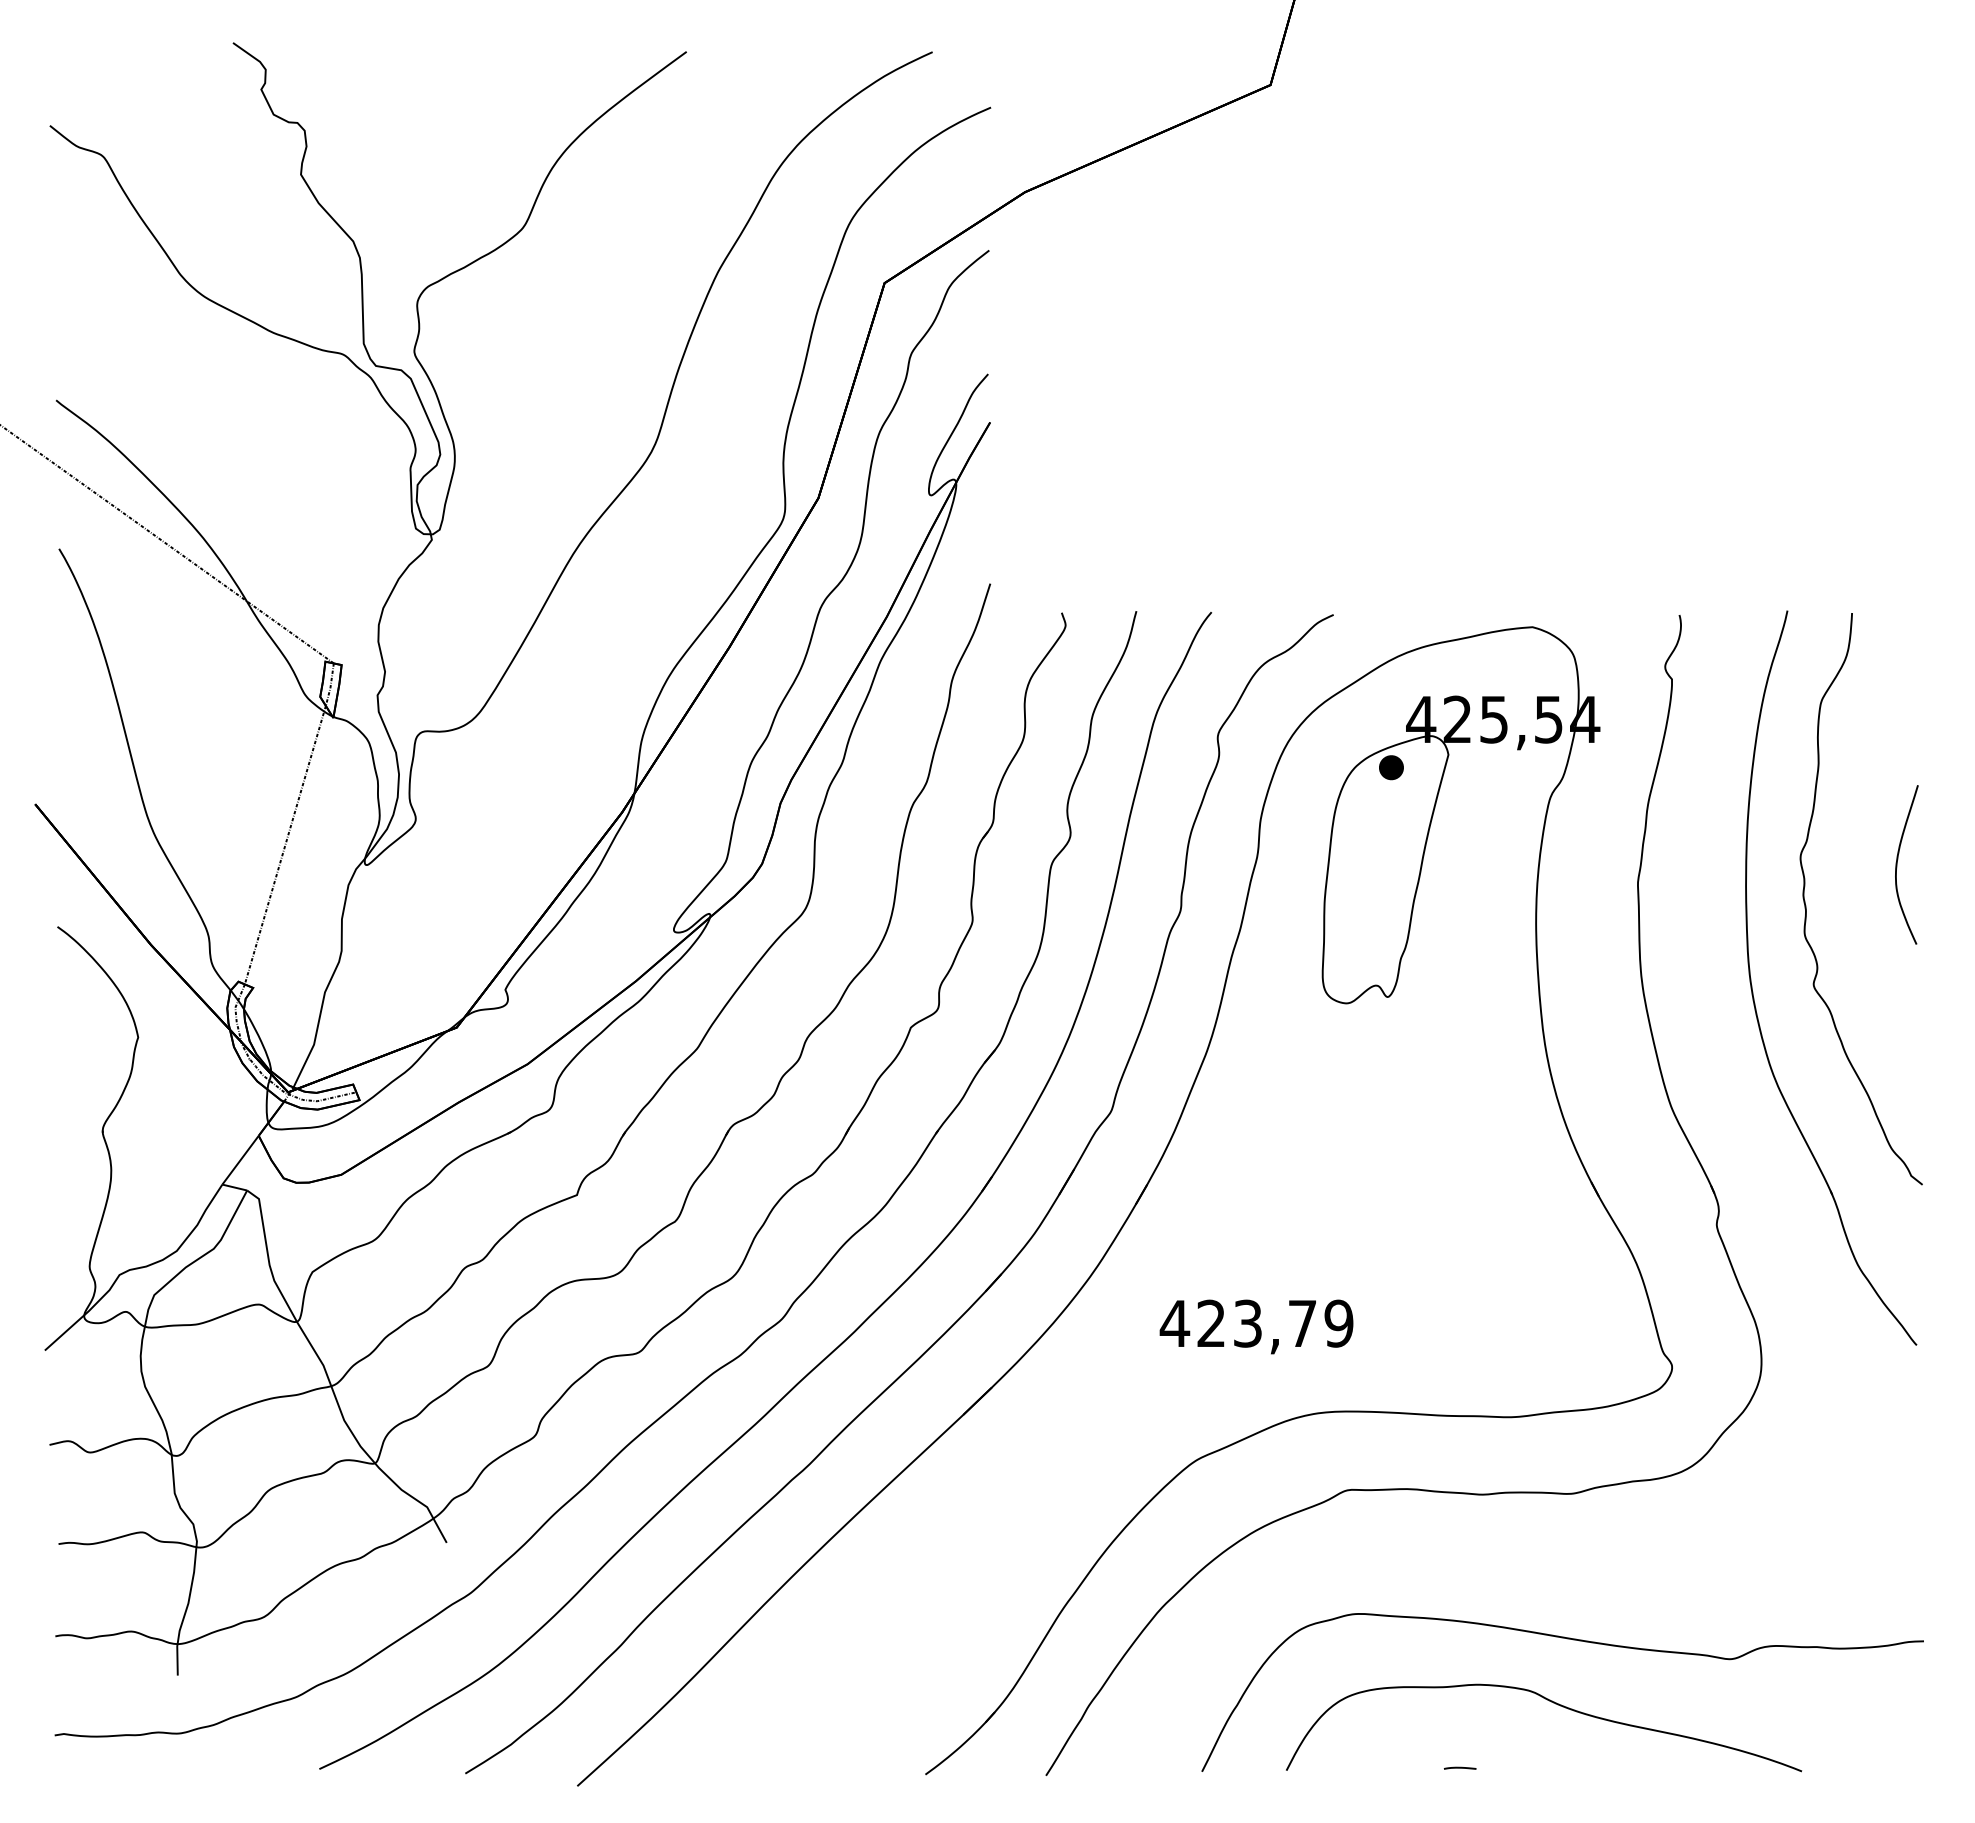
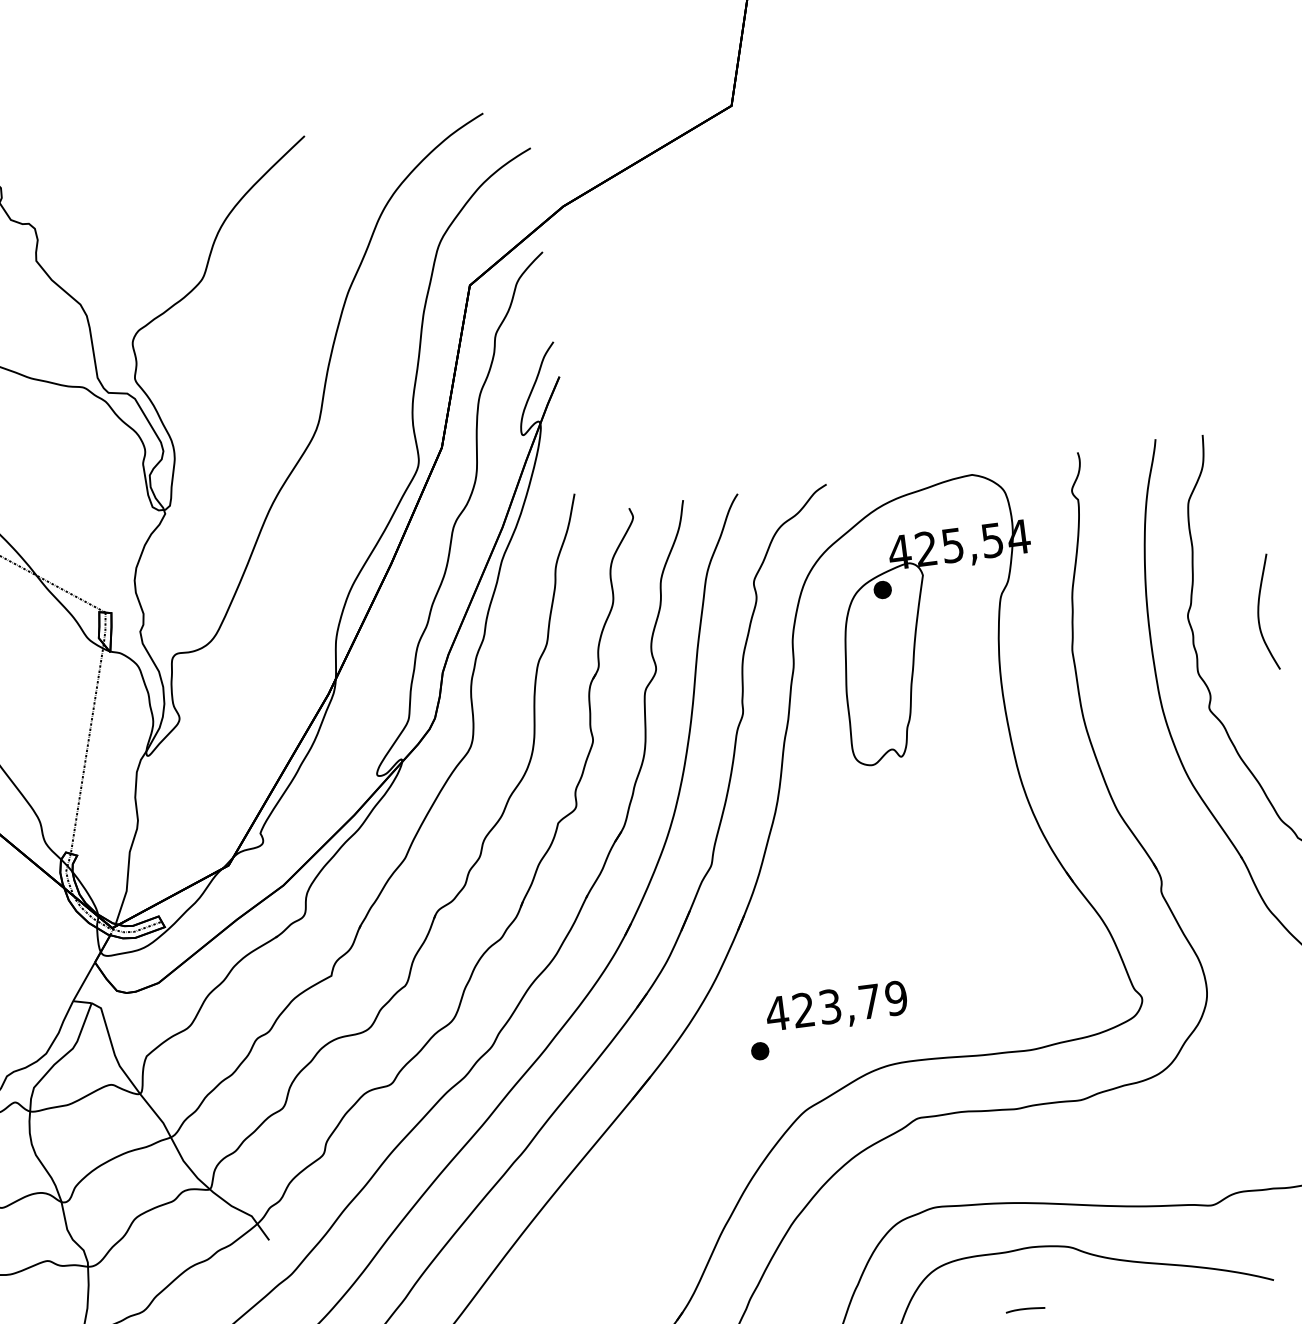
part: (1144, 1371) -> (759, 1051), added
part: (1460, 1768) -> (1025, 1309), size x1.67

